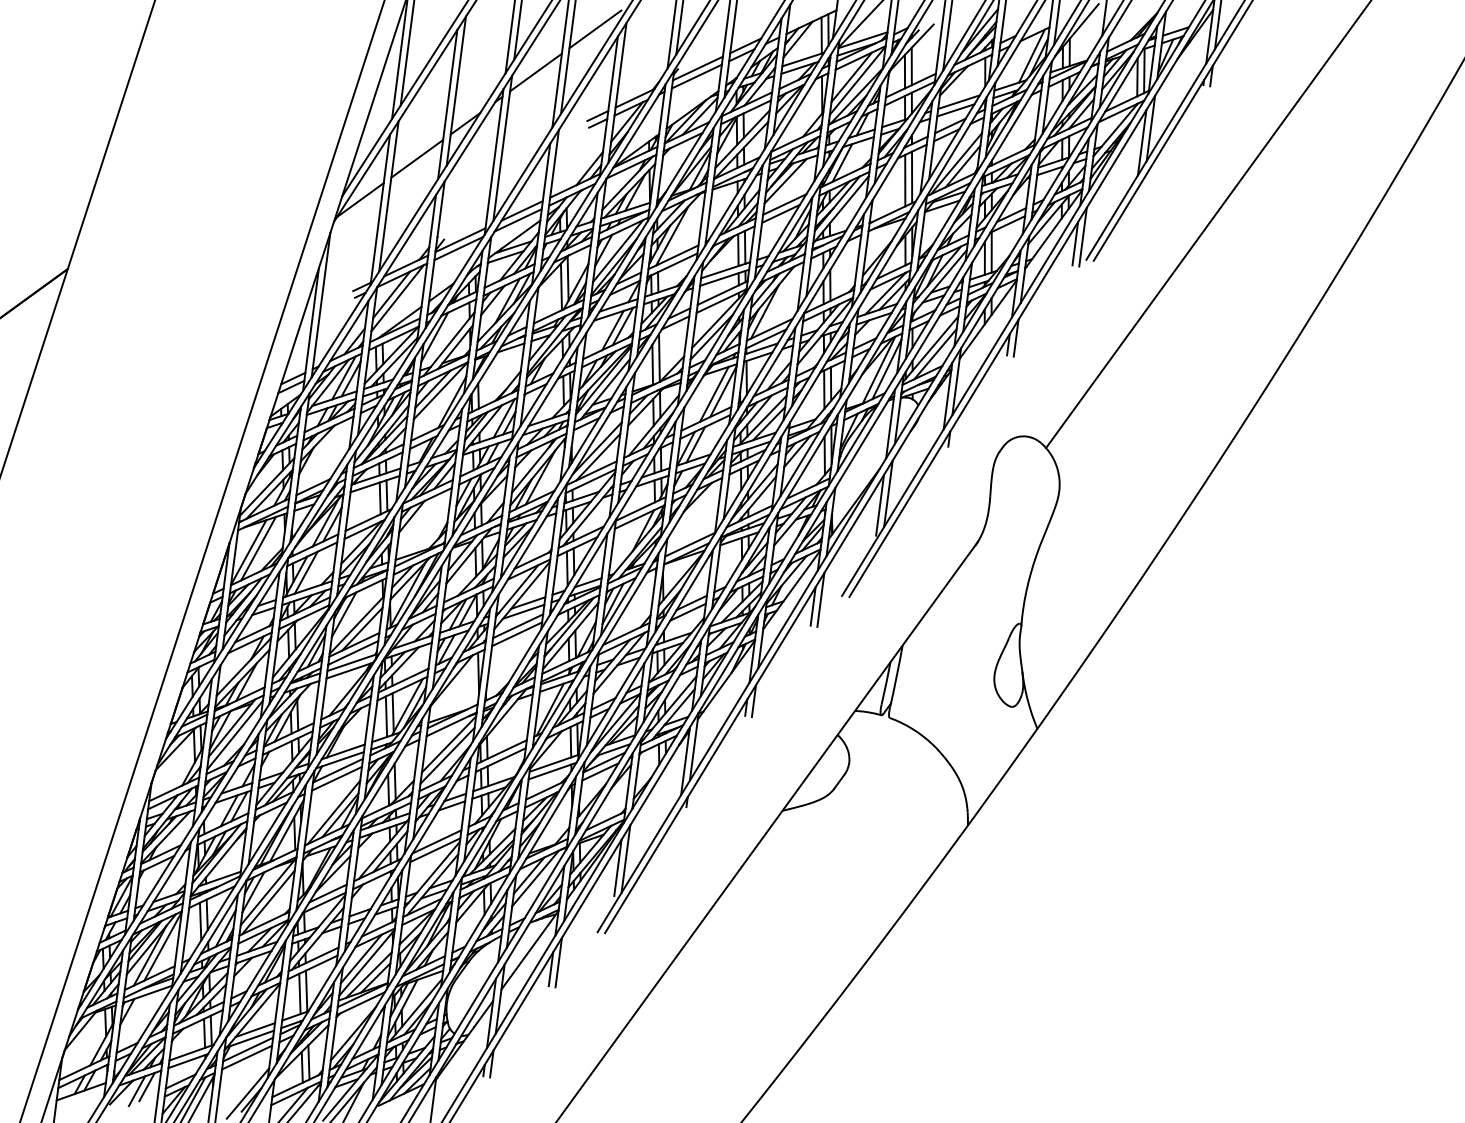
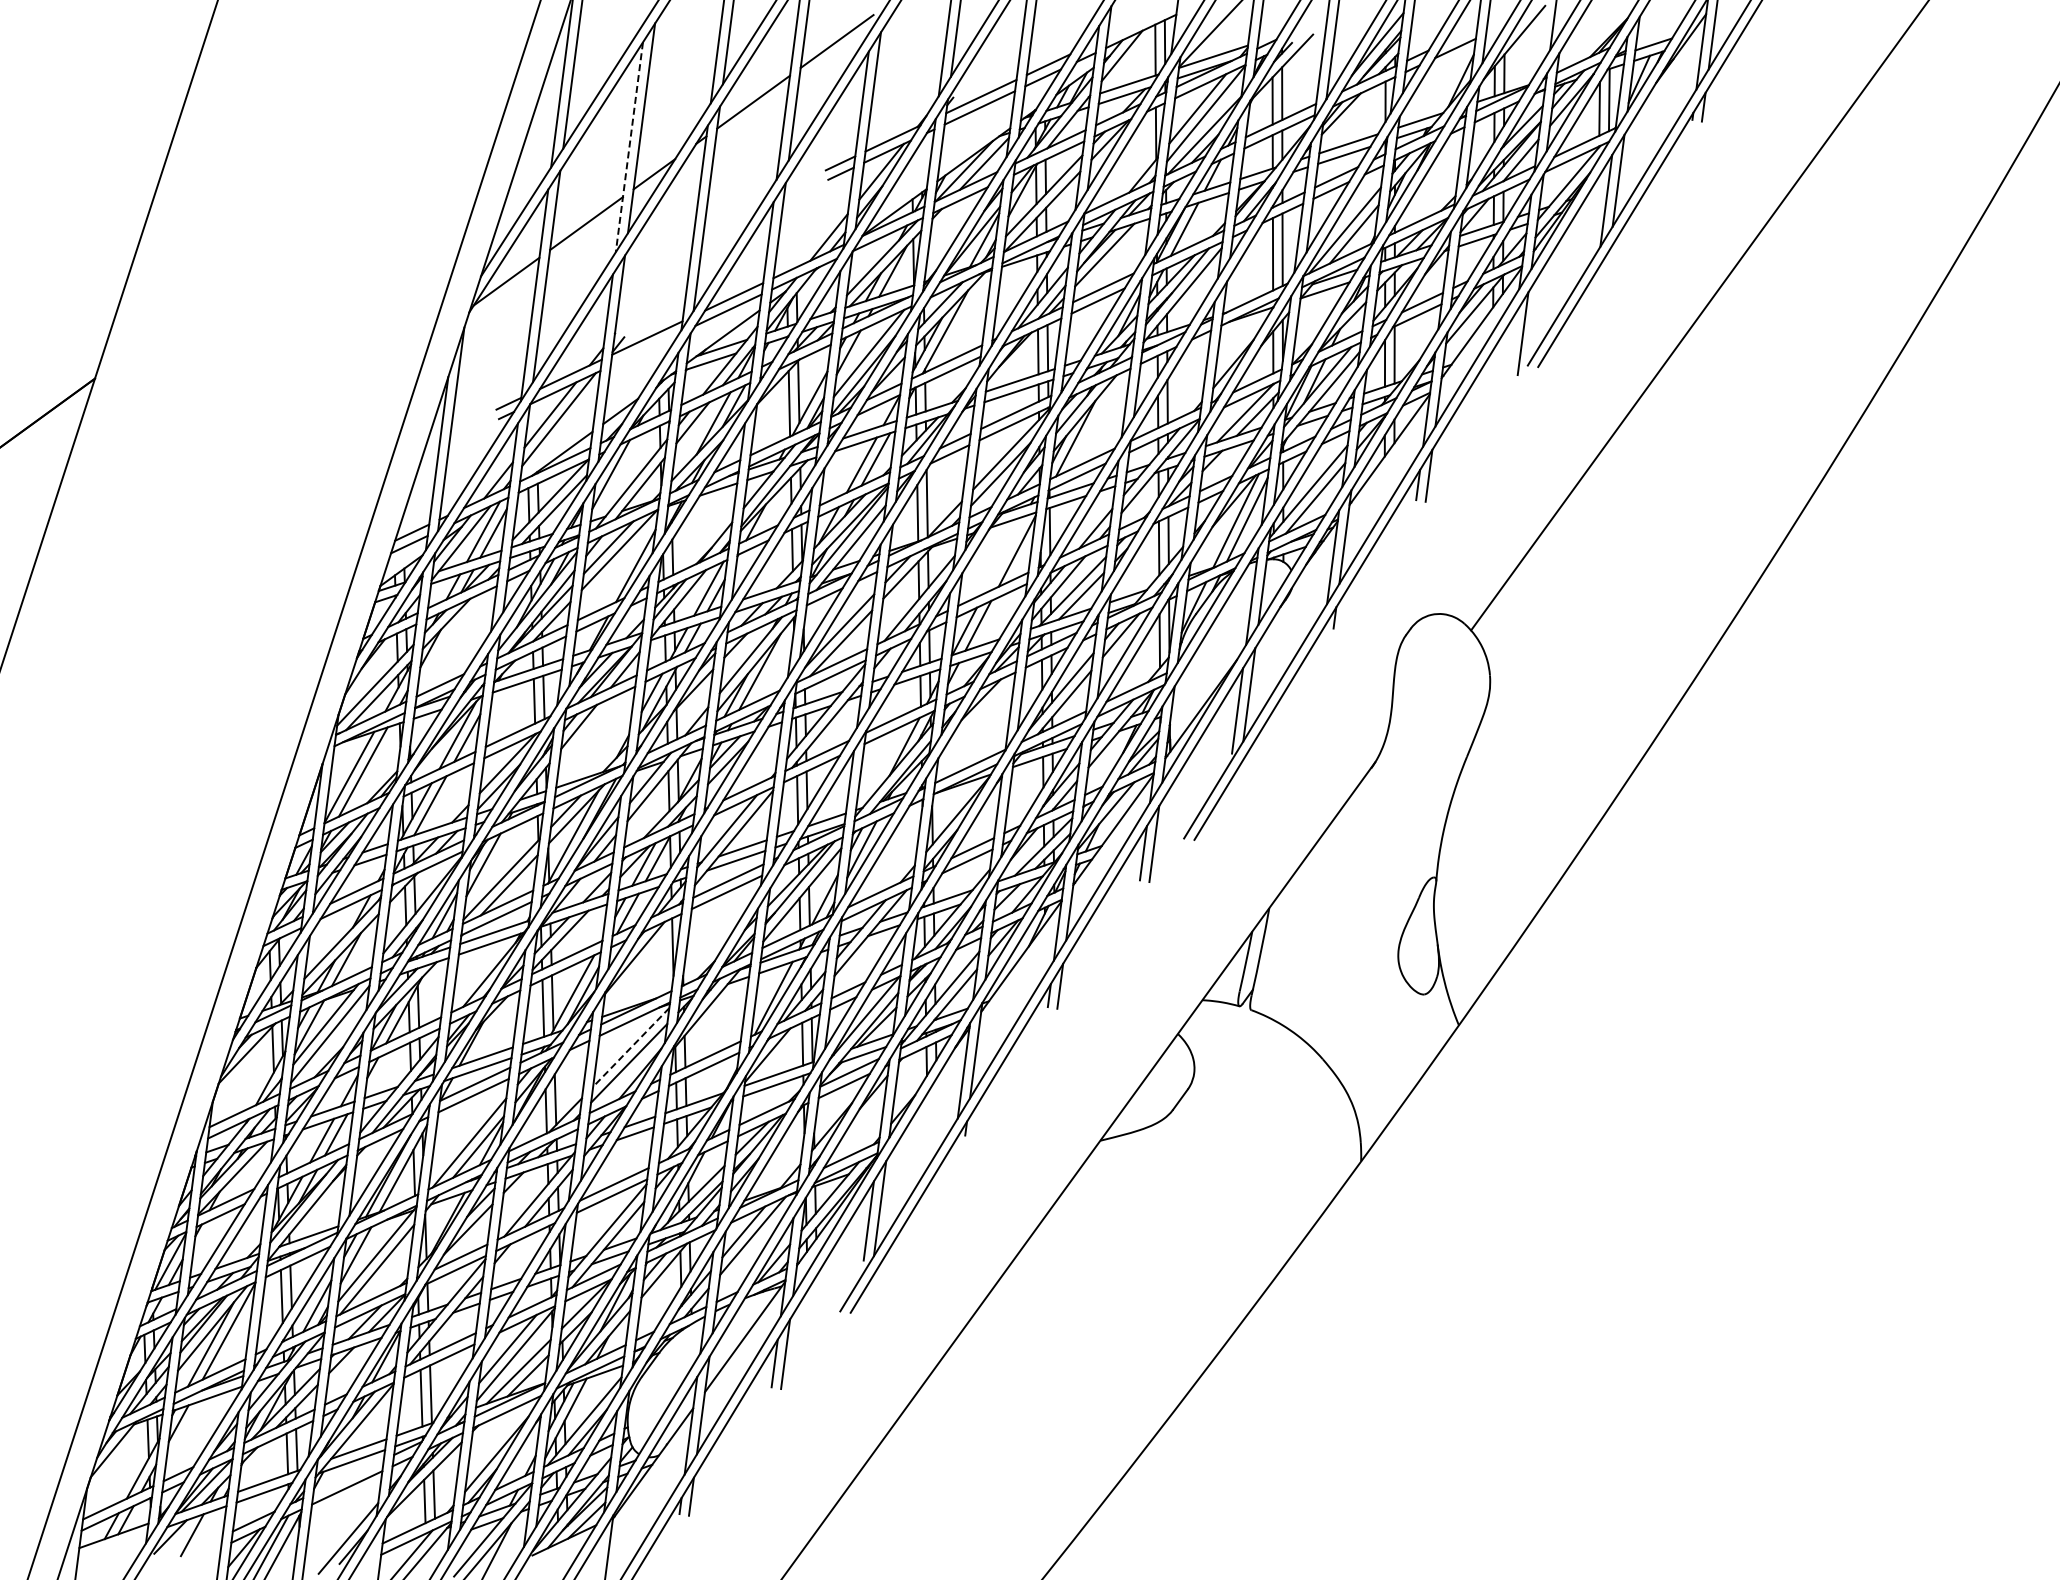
line: (1032, 55) -> (1451, 78), removed
line: (447, 104) -> (629, 147), solid -> dashed
line: (1075, 243) -> (1512, 342), removed
line: (458, 248) -> (644, 349), removed
line: (714, 394) -> (1004, 554), removed
line: (449, 744) -> (631, 1047), solid -> dashed
line: (248, 1049) -> (348, 1476), removed
line: (147, 1087) -> (206, 1529), removed

